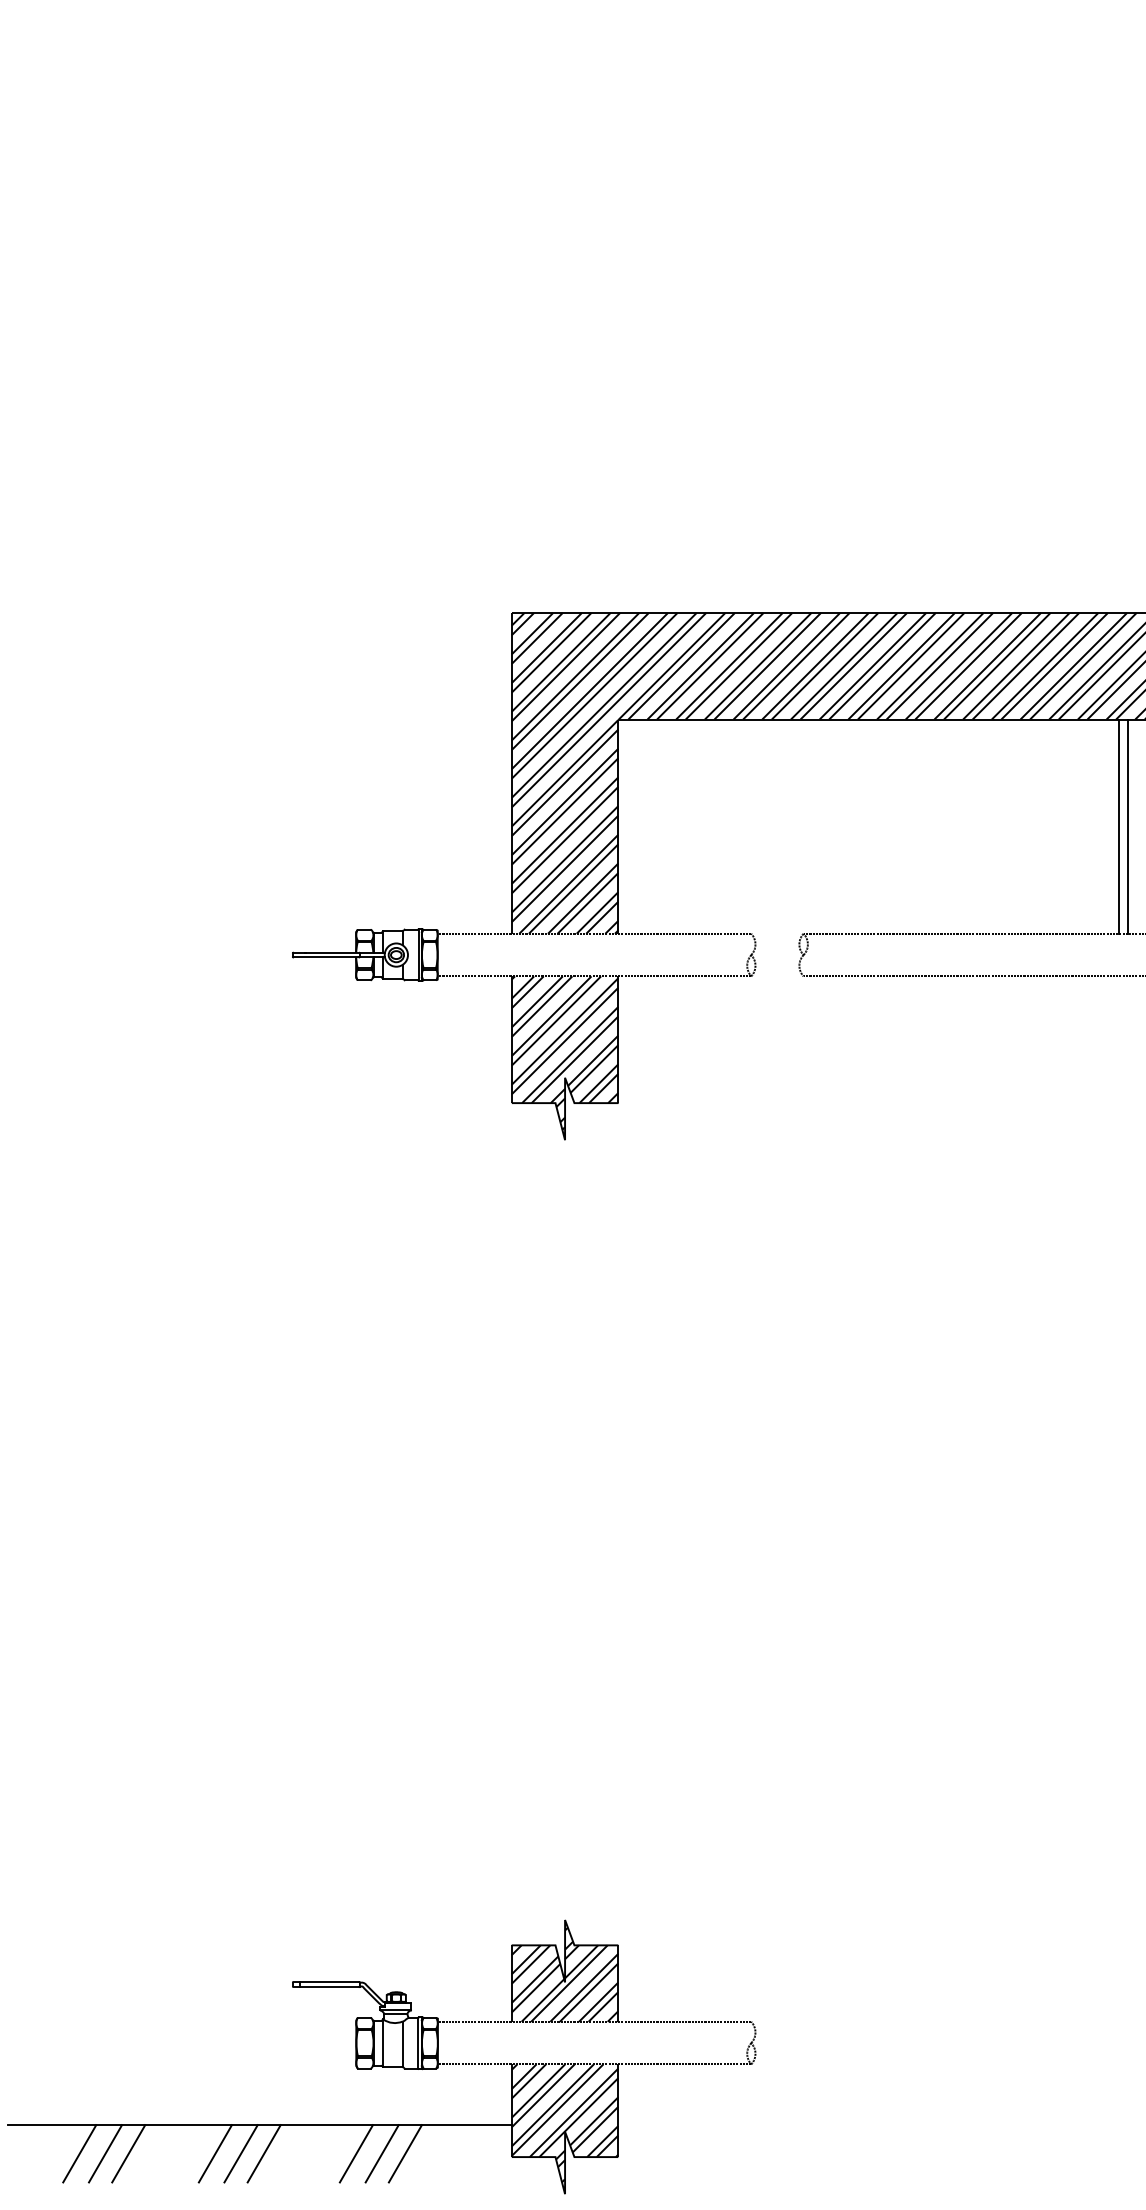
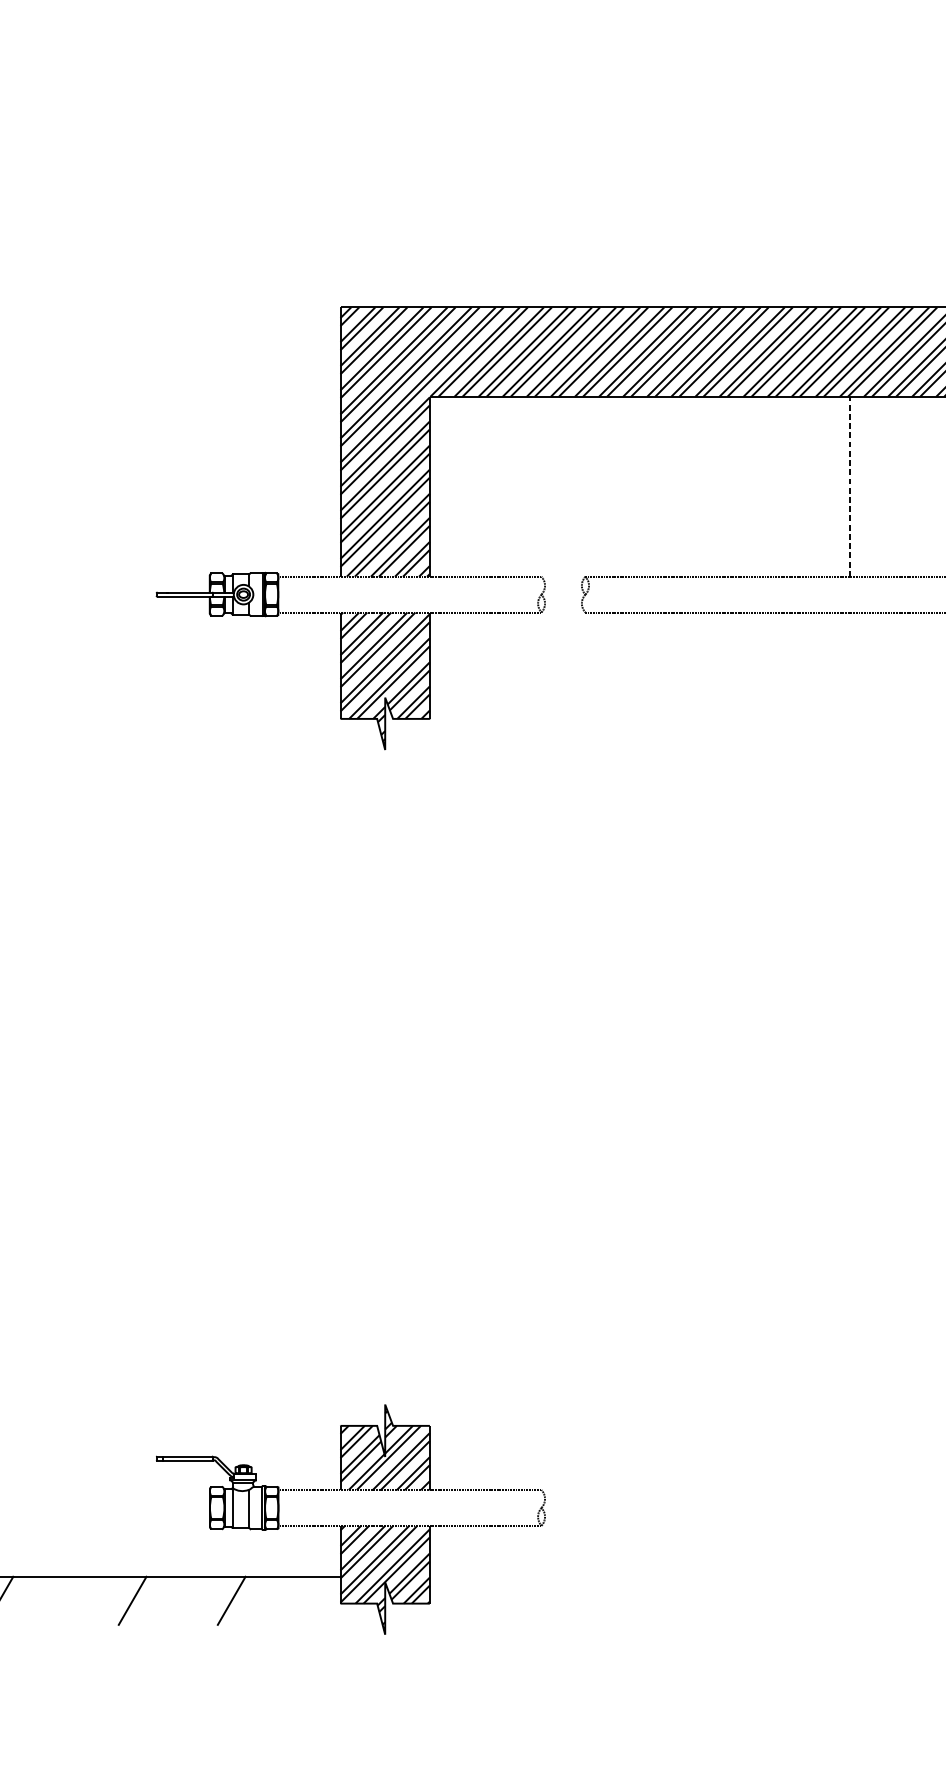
line: (1118, 826) -> (849, 486), solid -> dashed
line: (1128, 826) -> (858, 486), removed
line: (128, 2153) -> (18, 1600), removed
line: (214, 2153) -> (90, 1600), removed
line: (240, 2153) -> (112, 1600), removed
line: (355, 2153) -> (209, 1600), removed
line: (404, 2153) -> (250, 1600), removed

